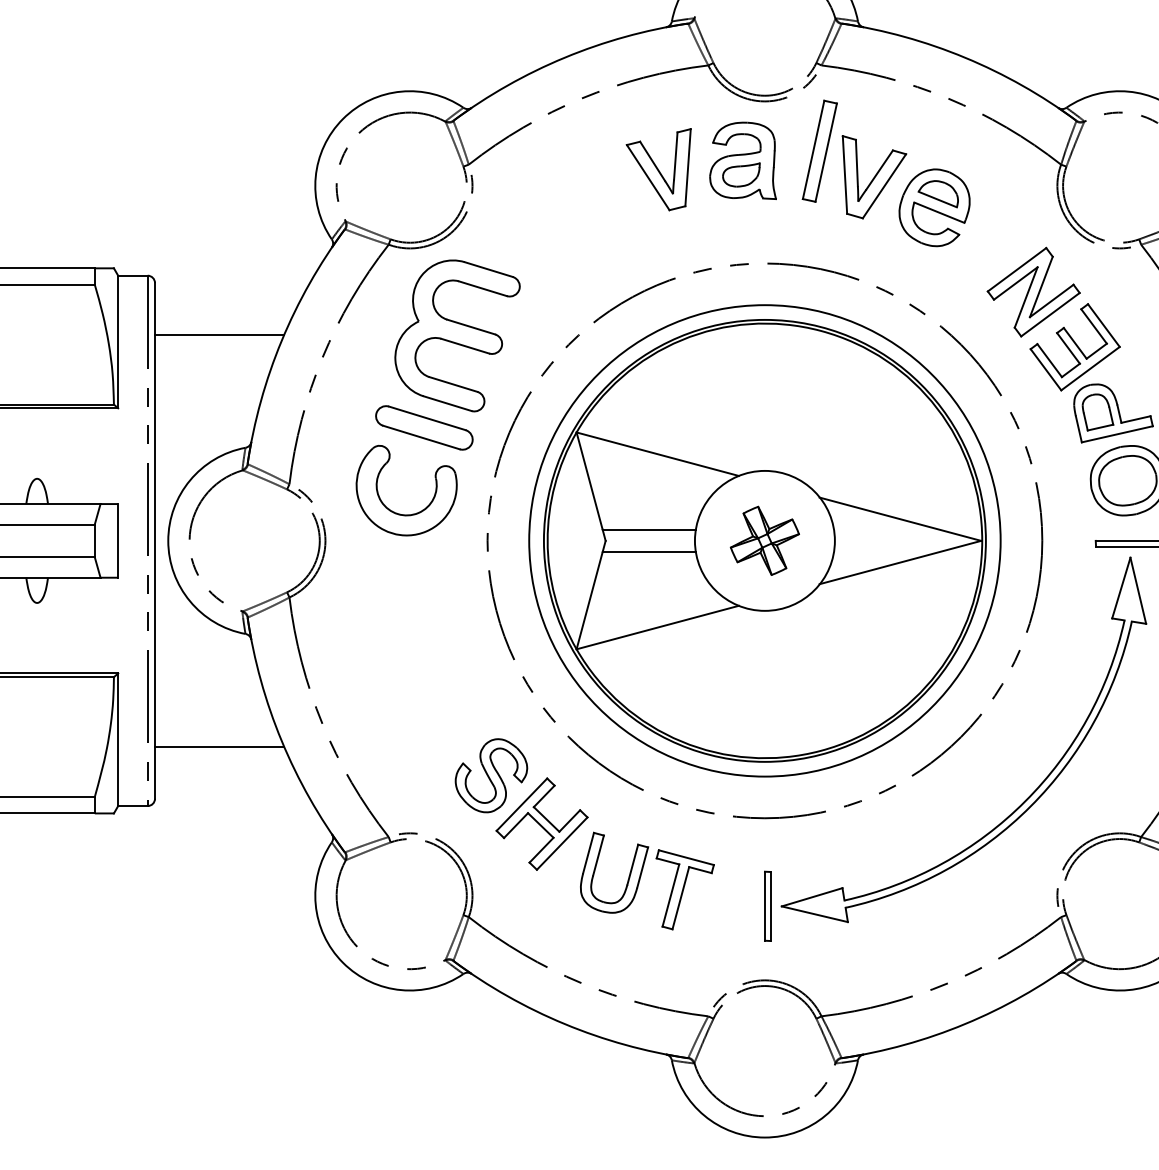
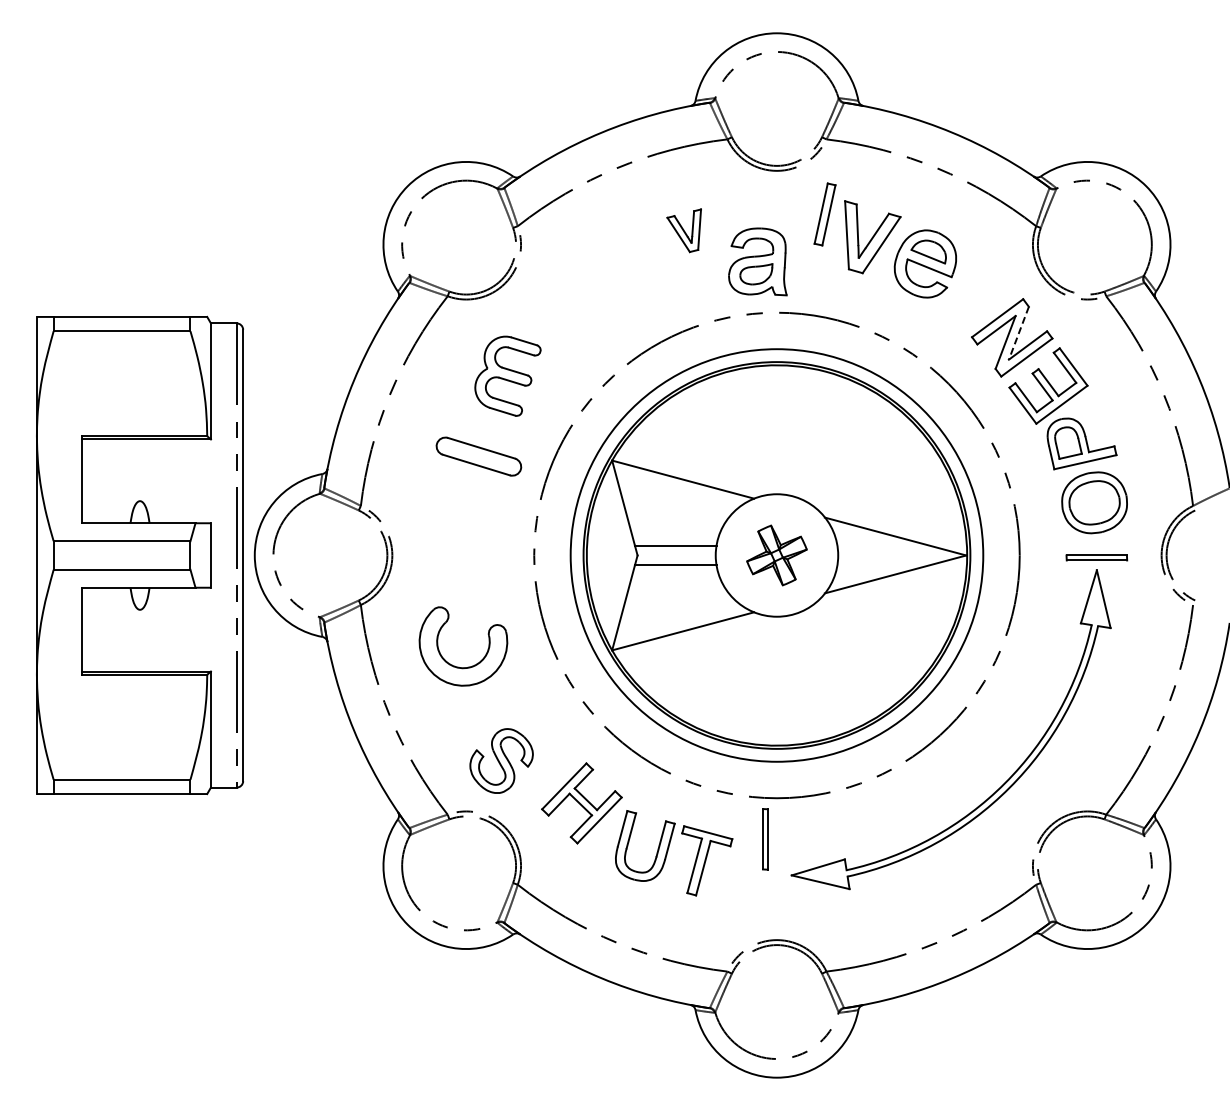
part: (819, 151) -> (824, 214), size x0.7
part: (742, 160) -> (757, 261), moved
part: (659, 169) -> (684, 230), size x0.6
line: (1040, 287) -> (1018, 333), solid -> dashed
line: (219, 334) -> (299, 374), removed
part: (457, 336) -> (507, 376), size x0.6
part: (401, 513) -> (458, 666), moved
line: (219, 747) -> (299, 736), removed
part: (491, 775) -> (501, 760), moved
part: (767, 906) -> (765, 839), moved

